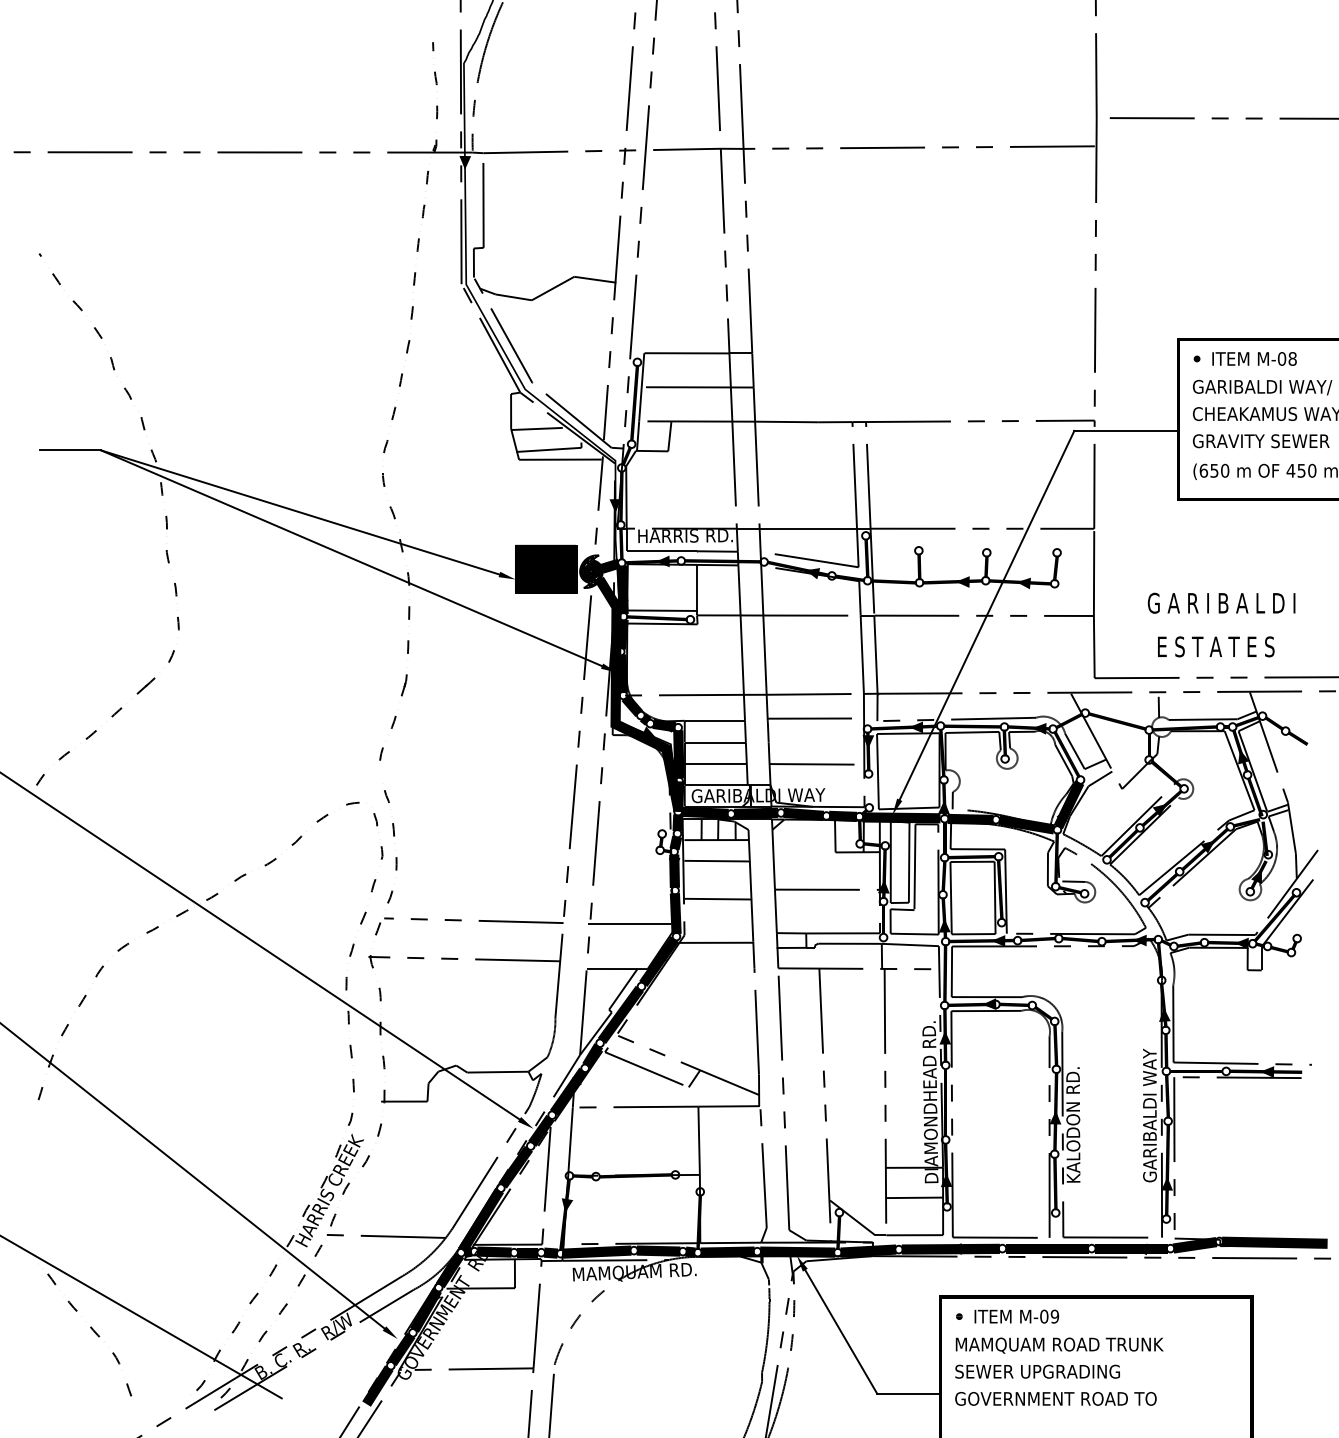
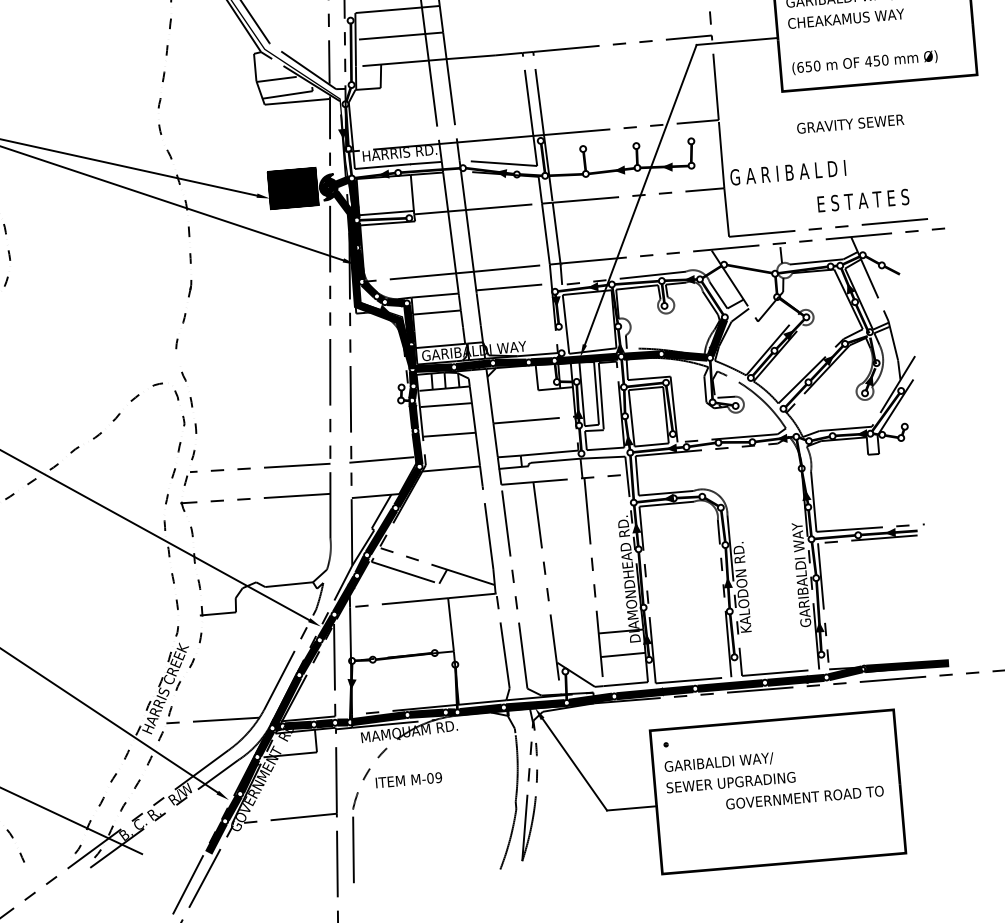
text: (1261, 441) -> (850, 124), moved
text: (1221, 602) -> (787, 172), moved
text: (1216, 646) -> (863, 200), moved
line: (715, 764) -> (438, 329), removed
line: (816, 764) -> (517, 322), removed
text: (1016, 1316) -> (408, 780), moved
text: (1059, 1345) -> (746, 760), MAMQUAM ROAD TRUNK -> GARIBALDI WAY/
text: (1055, 1398) -> (804, 797), moved

